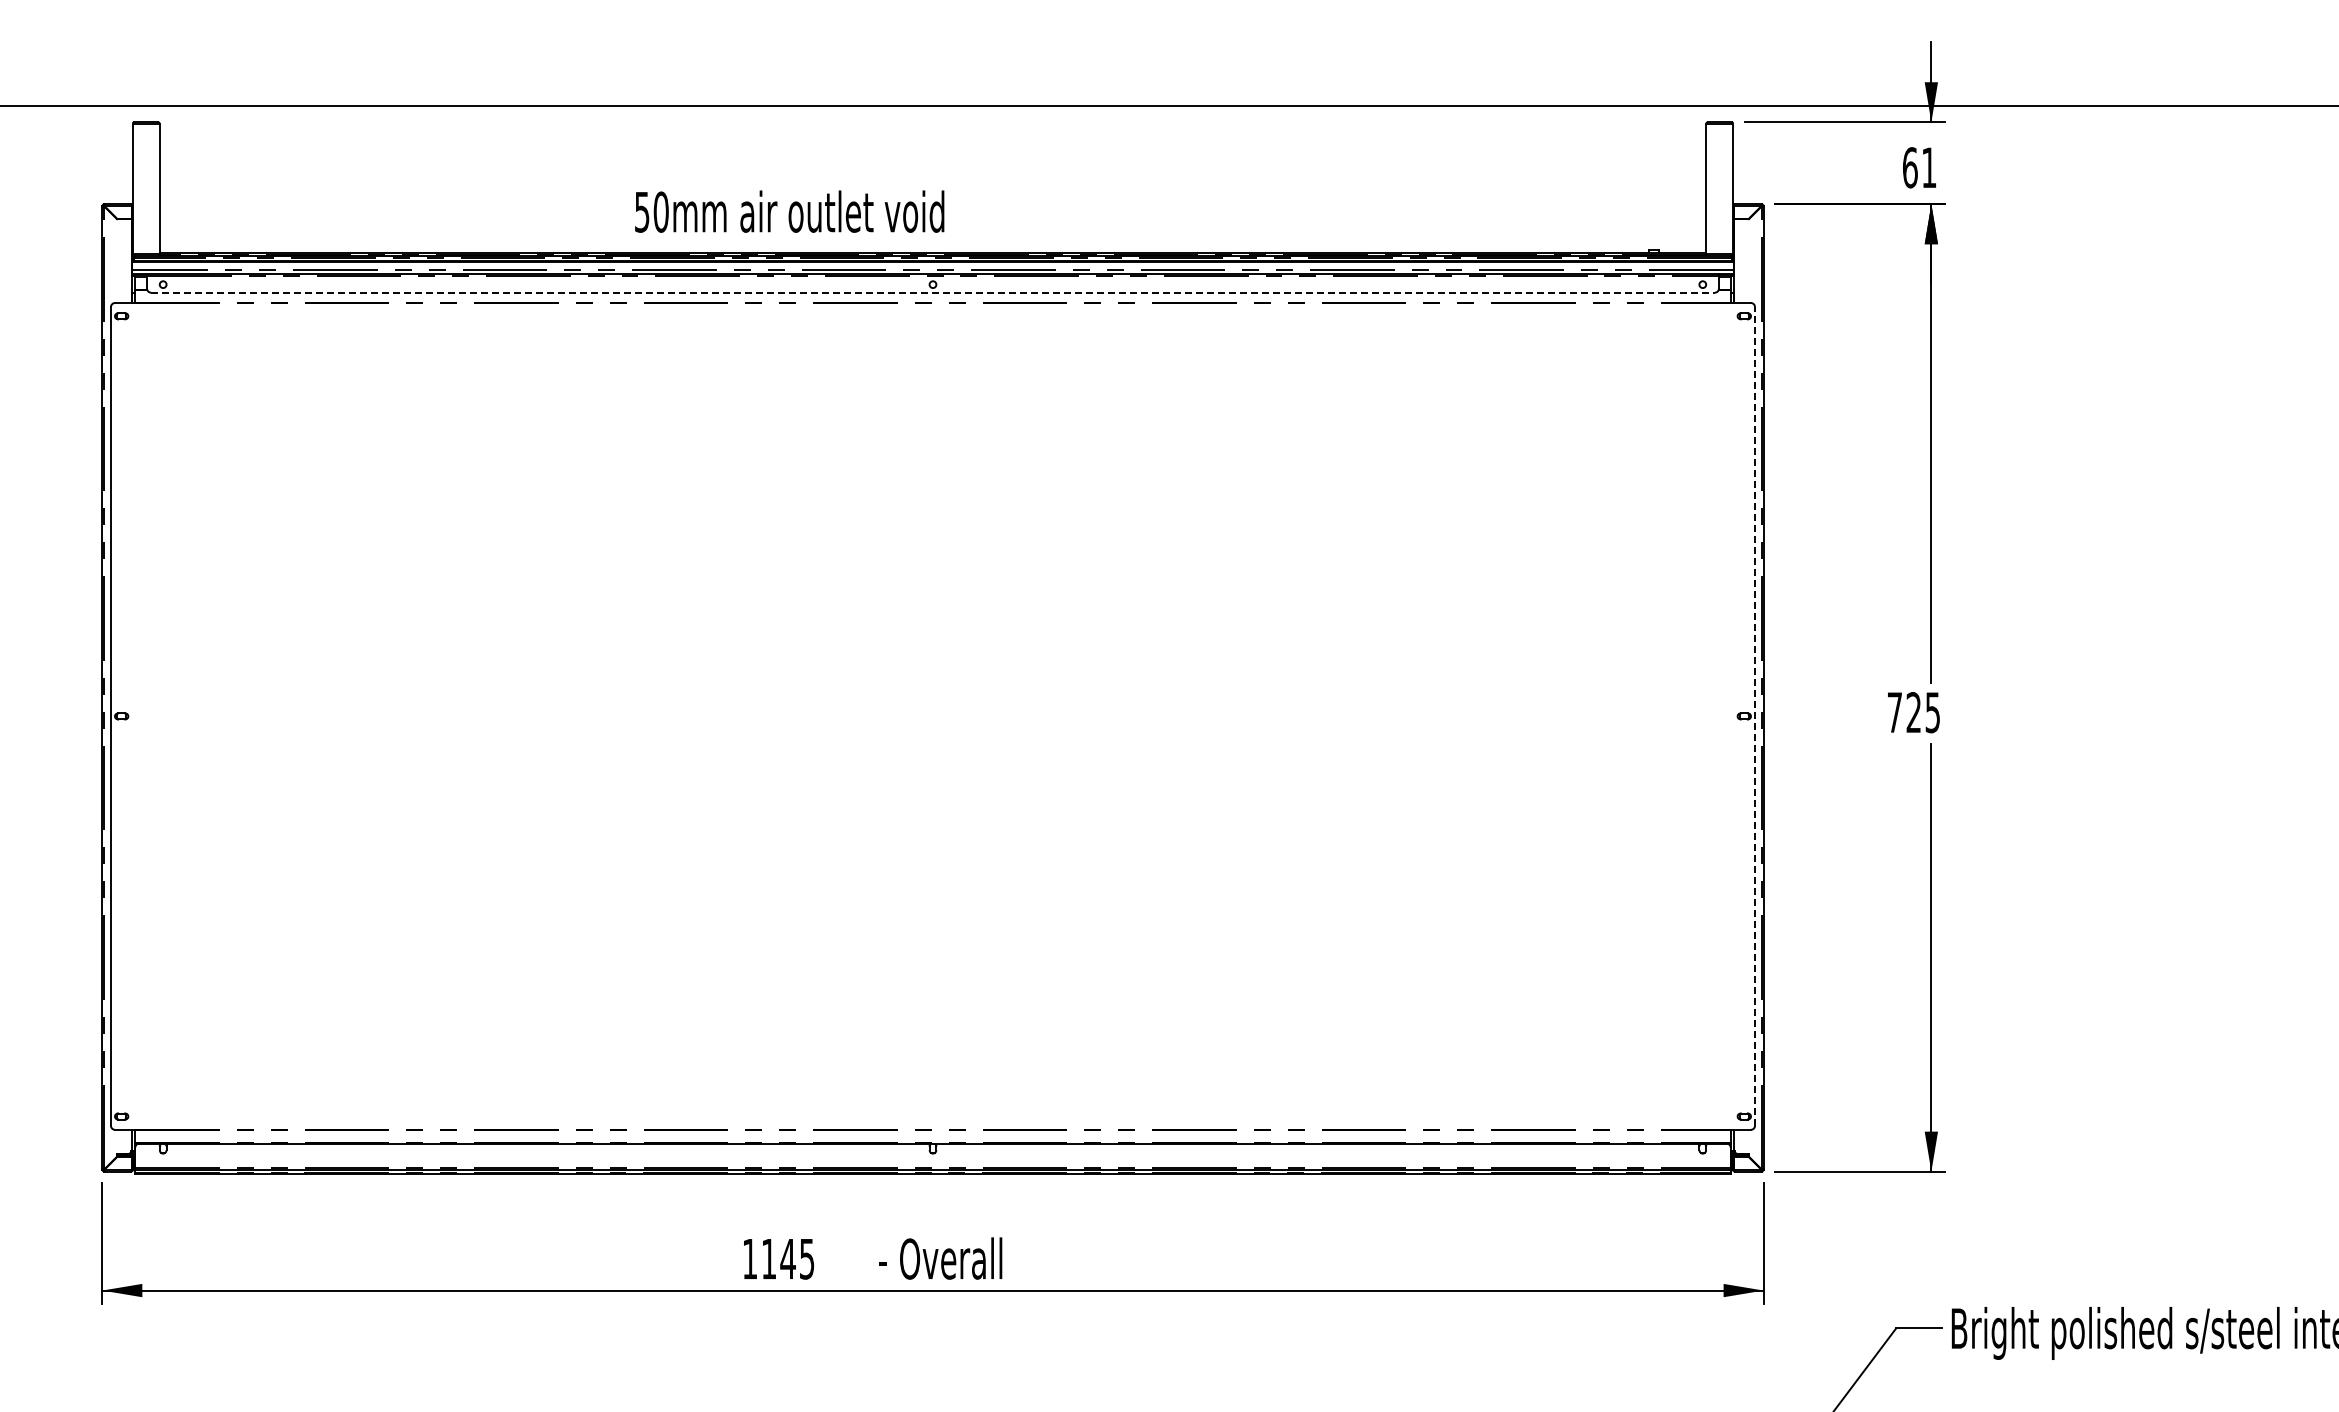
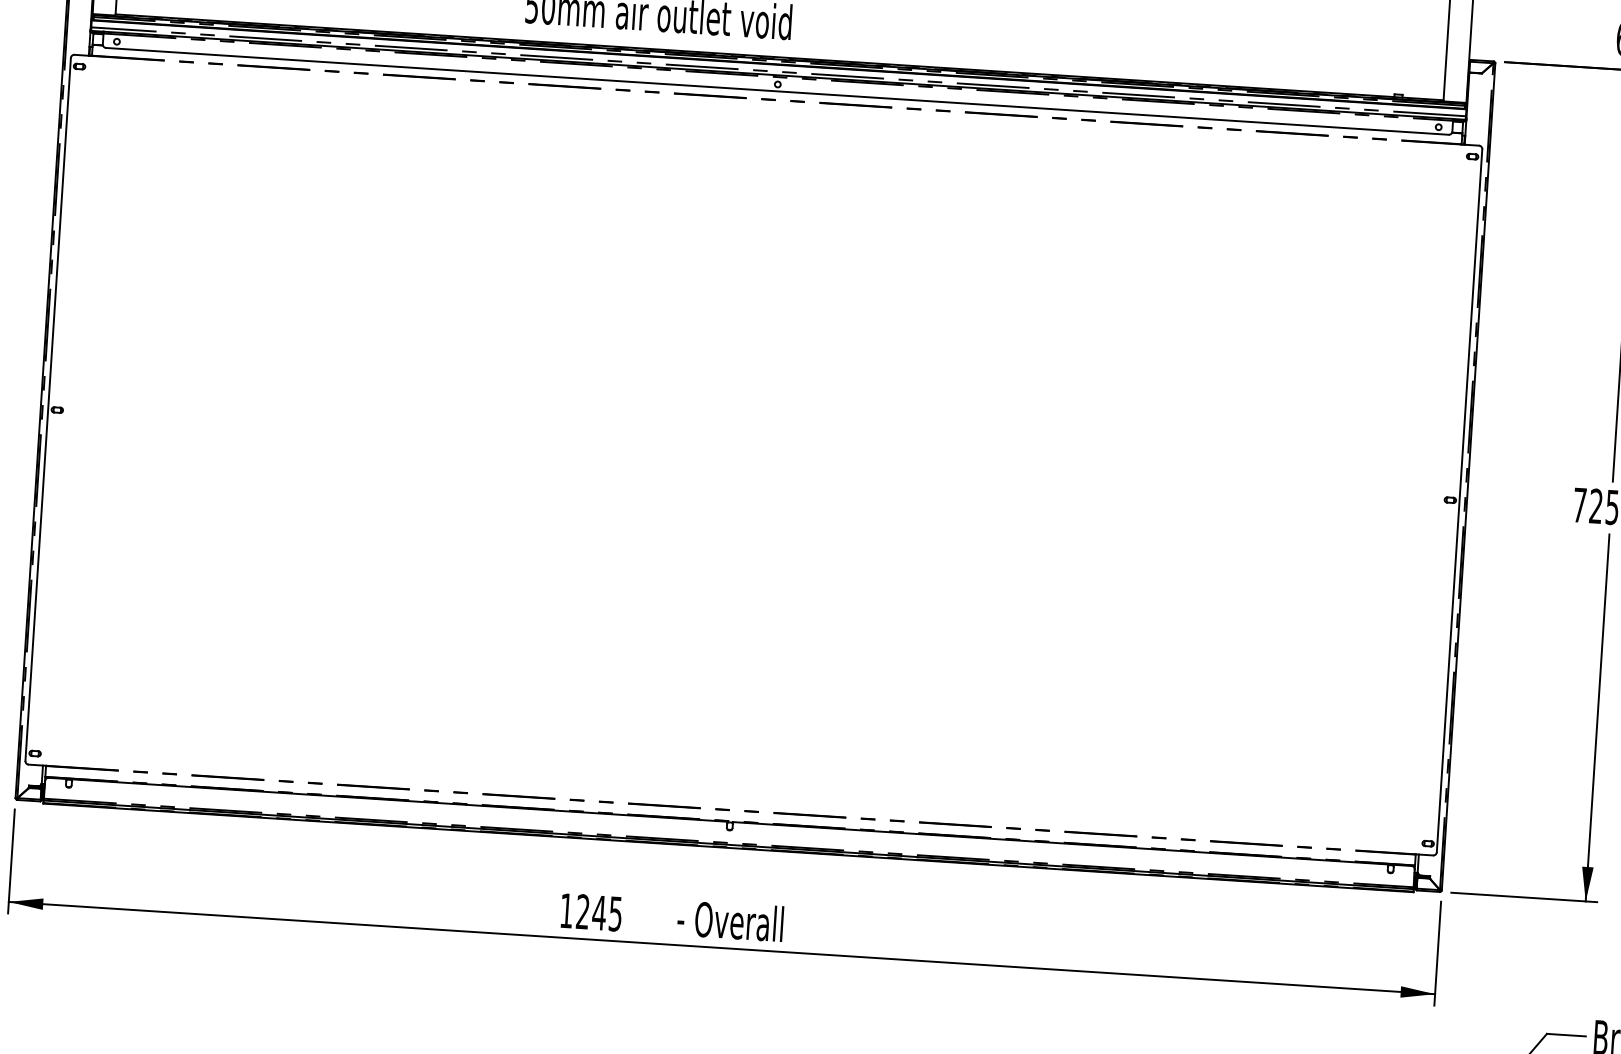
line: (932, 292) -> (776, 91), dashed -> solid
line: (1754, 715) -> (1459, 499), dashed -> solid
text: (768, 1258) -> (582, 911), 1145 -> 1245

